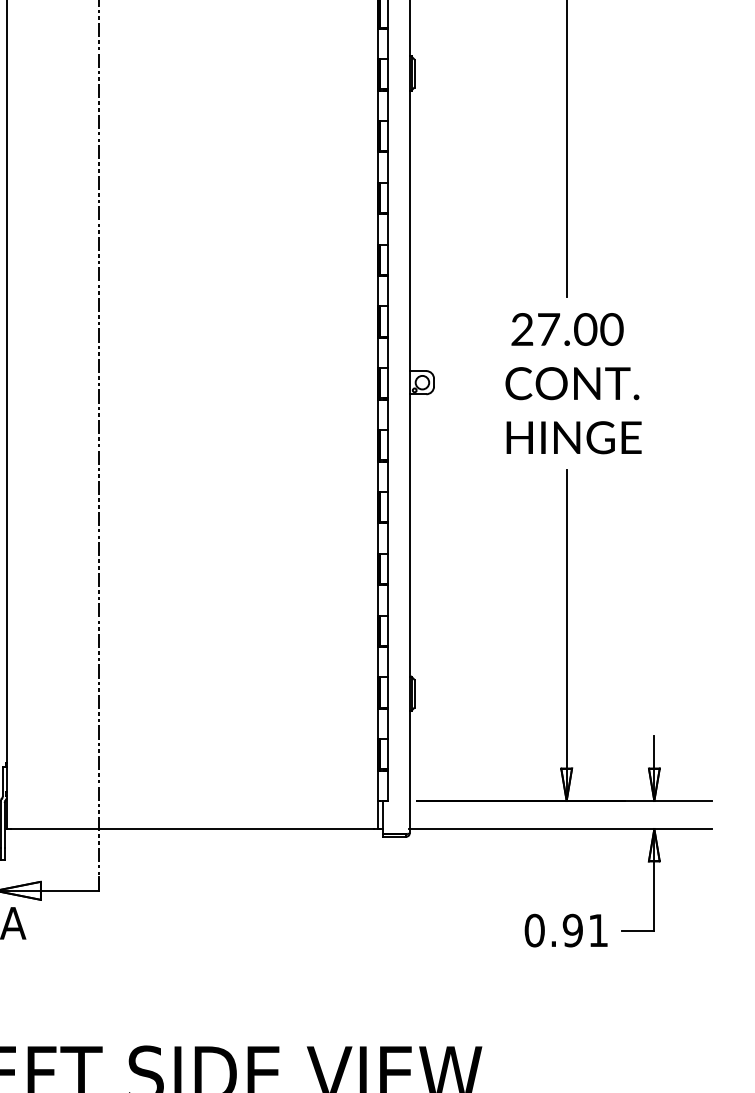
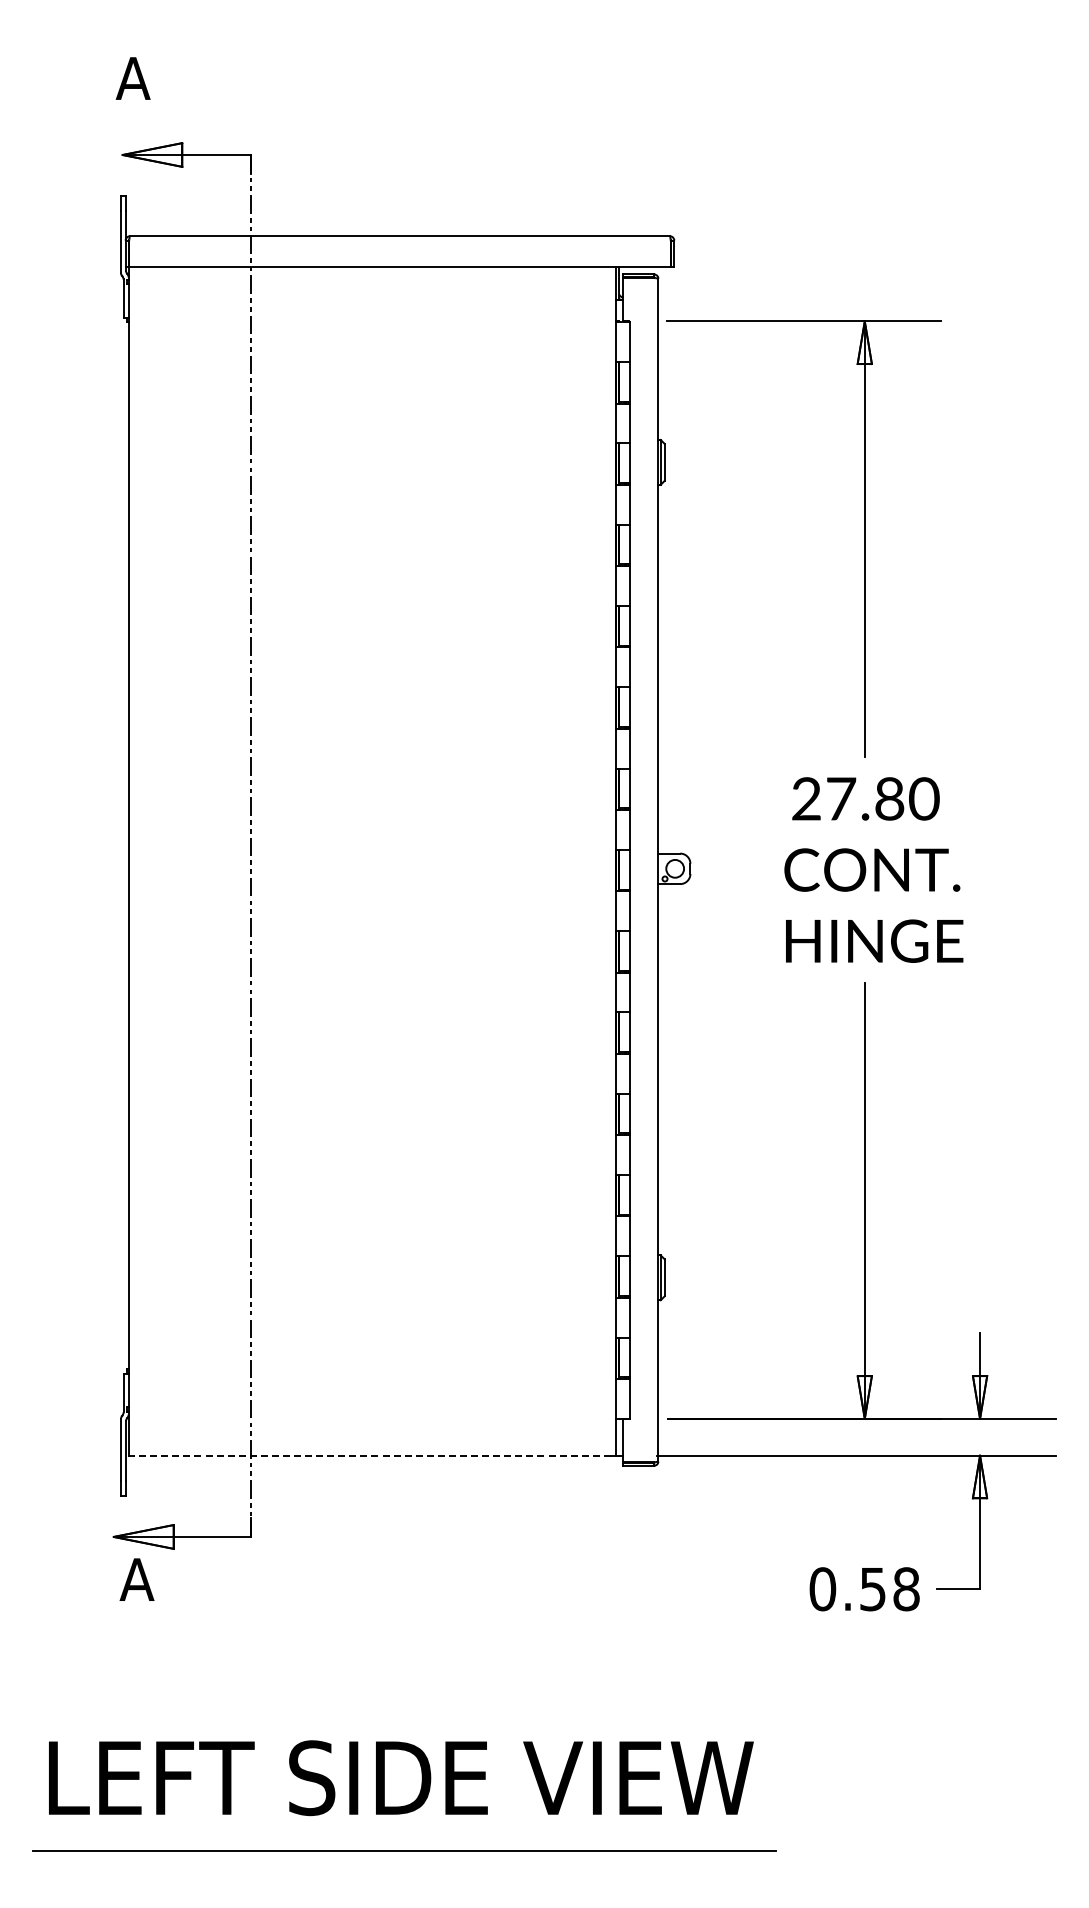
text: (585, 329) -> (889, 799), 27.00 -> 27.80
line: (192, 828) -> (372, 1455), solid -> dashed
text: (585, 930) -> (889, 1589), 0.91 -> 0.58

